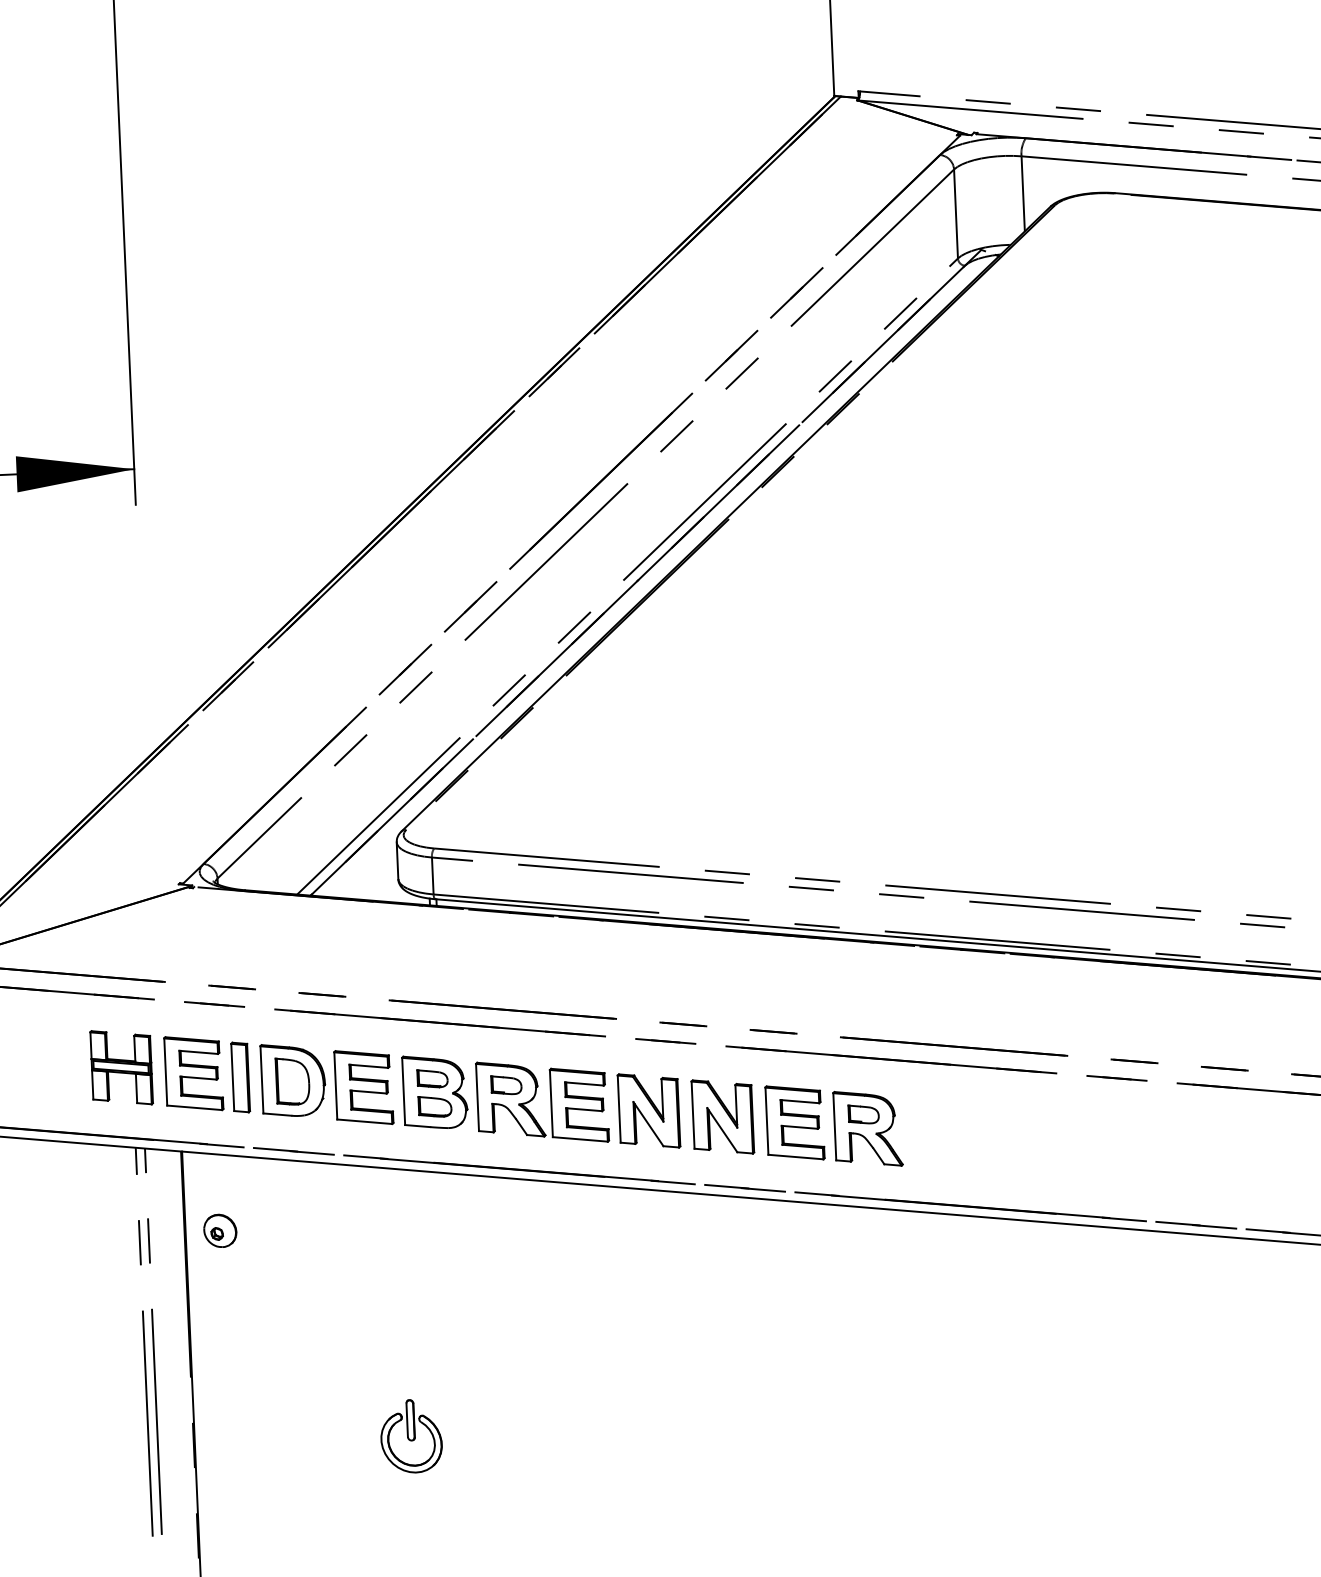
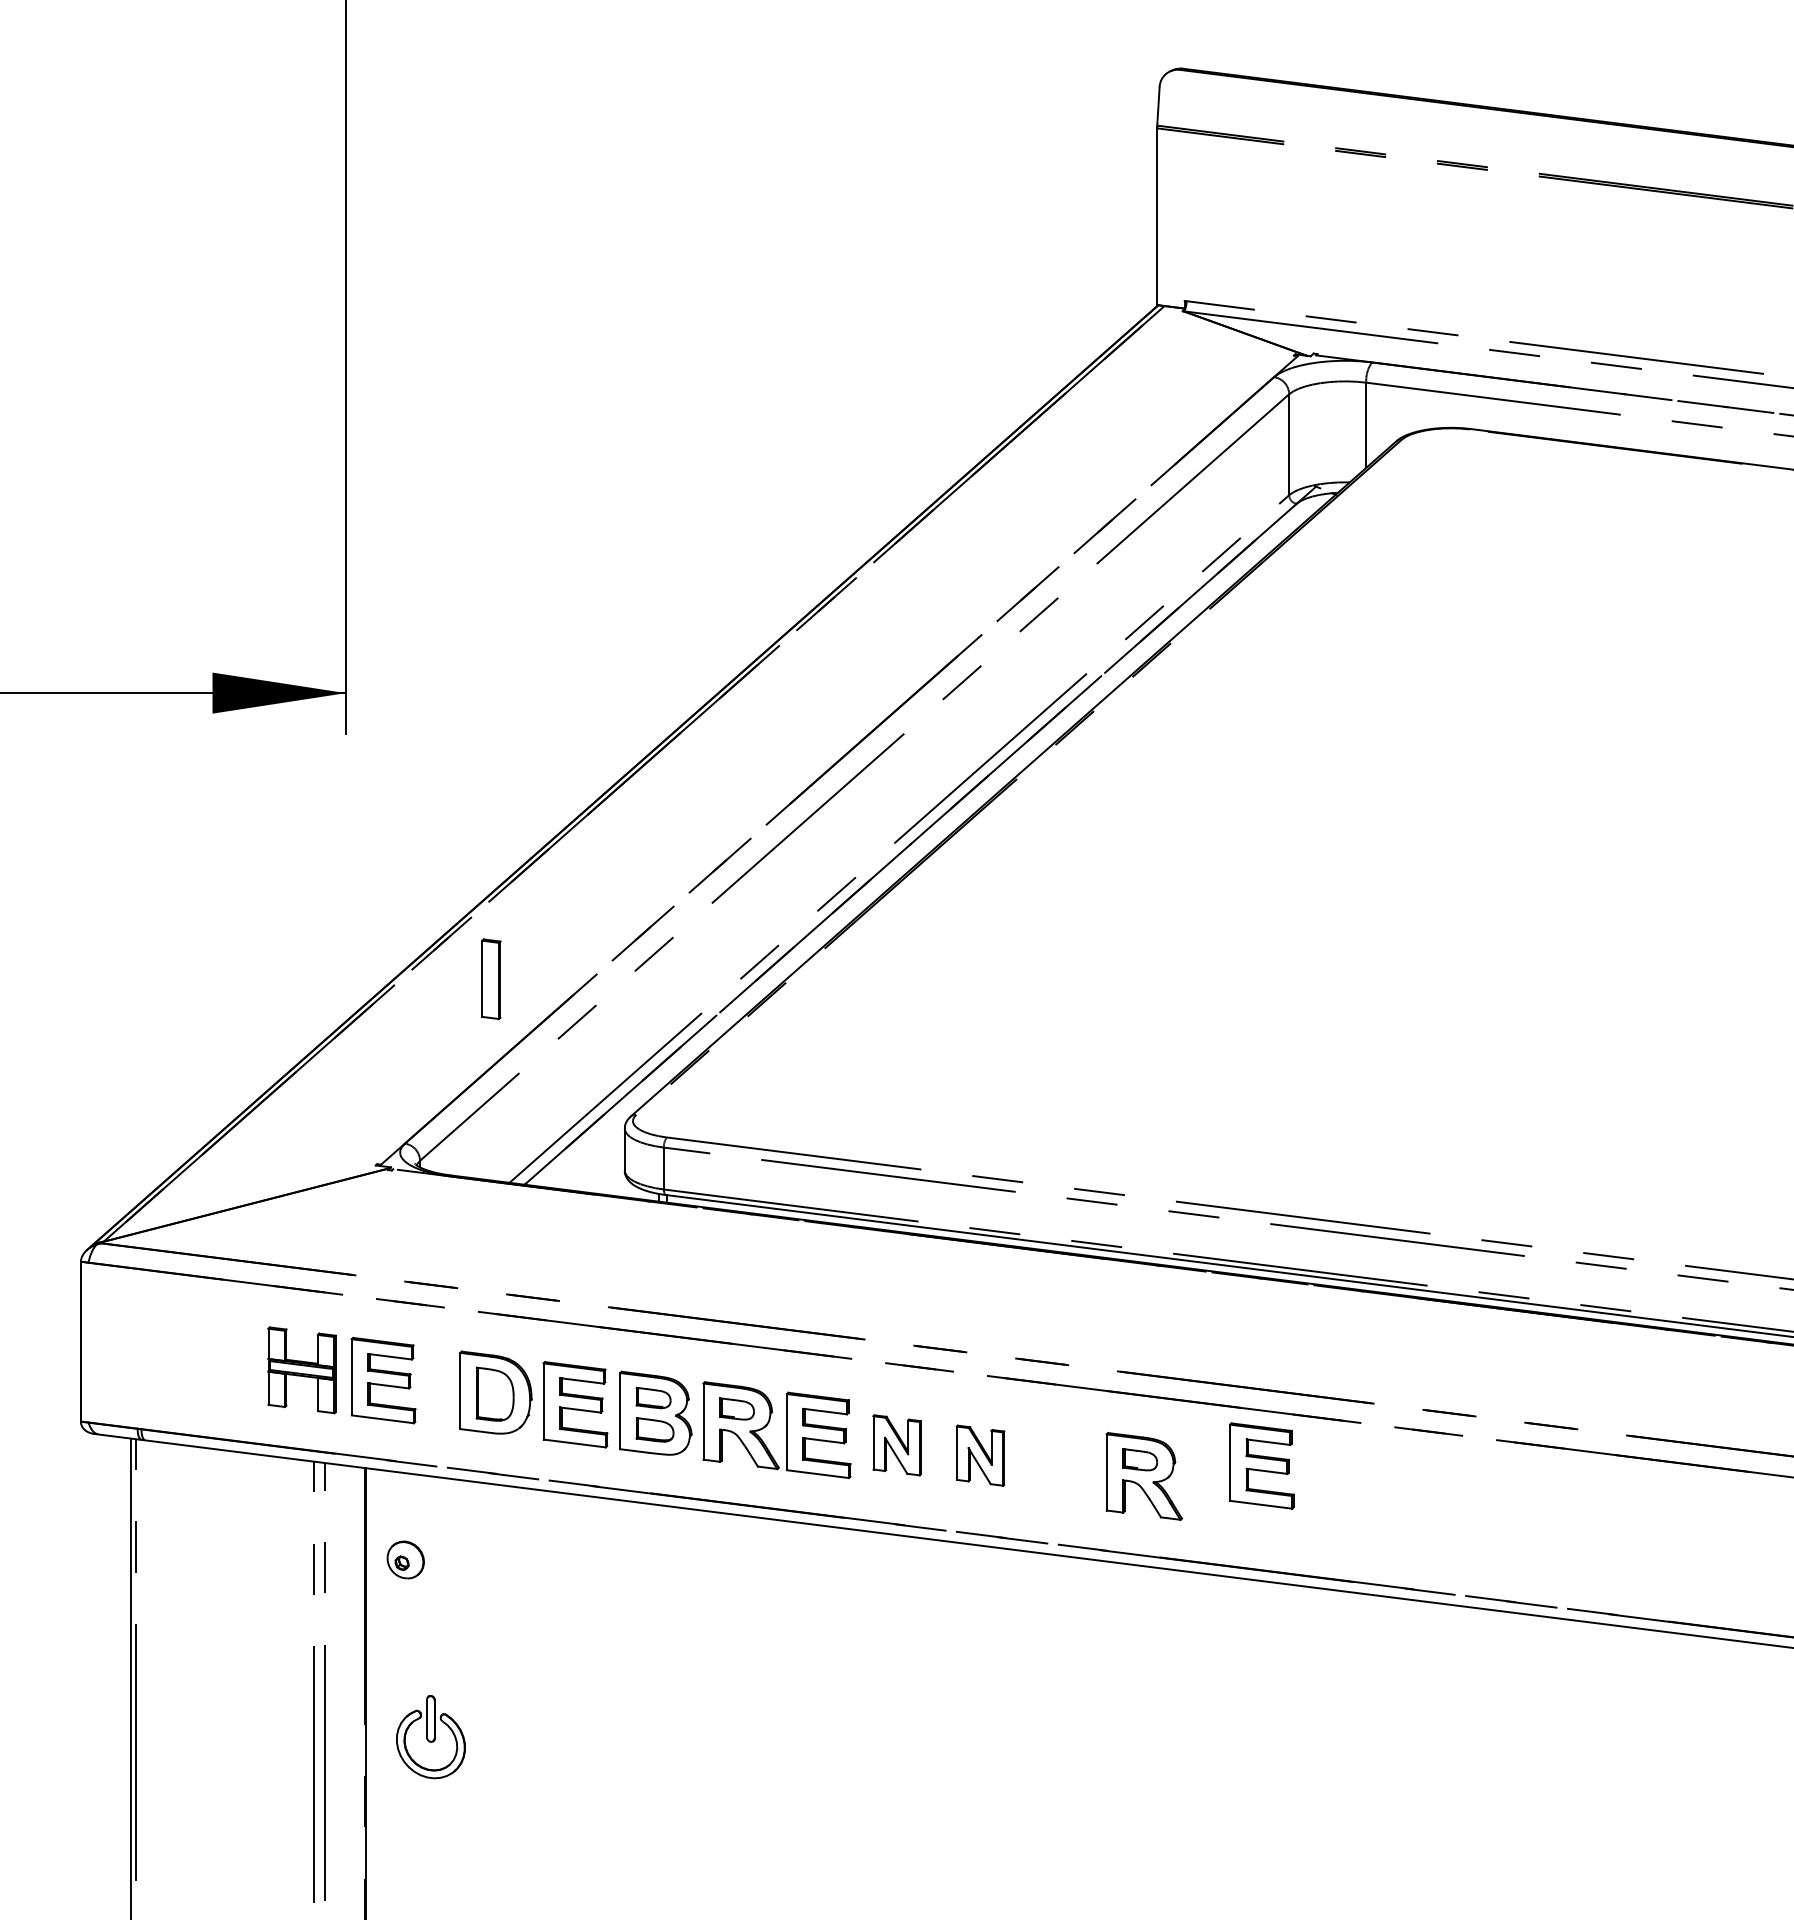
part: (240, 1076) -> (491, 978), moved
part: (648, 1111) -> (896, 1445), size x0.7
part: (722, 1116) -> (980, 1455), size x0.7
part: (794, 1122) -> (1261, 1465), moved
part: (410, 1436) -> (430, 1737), moved

